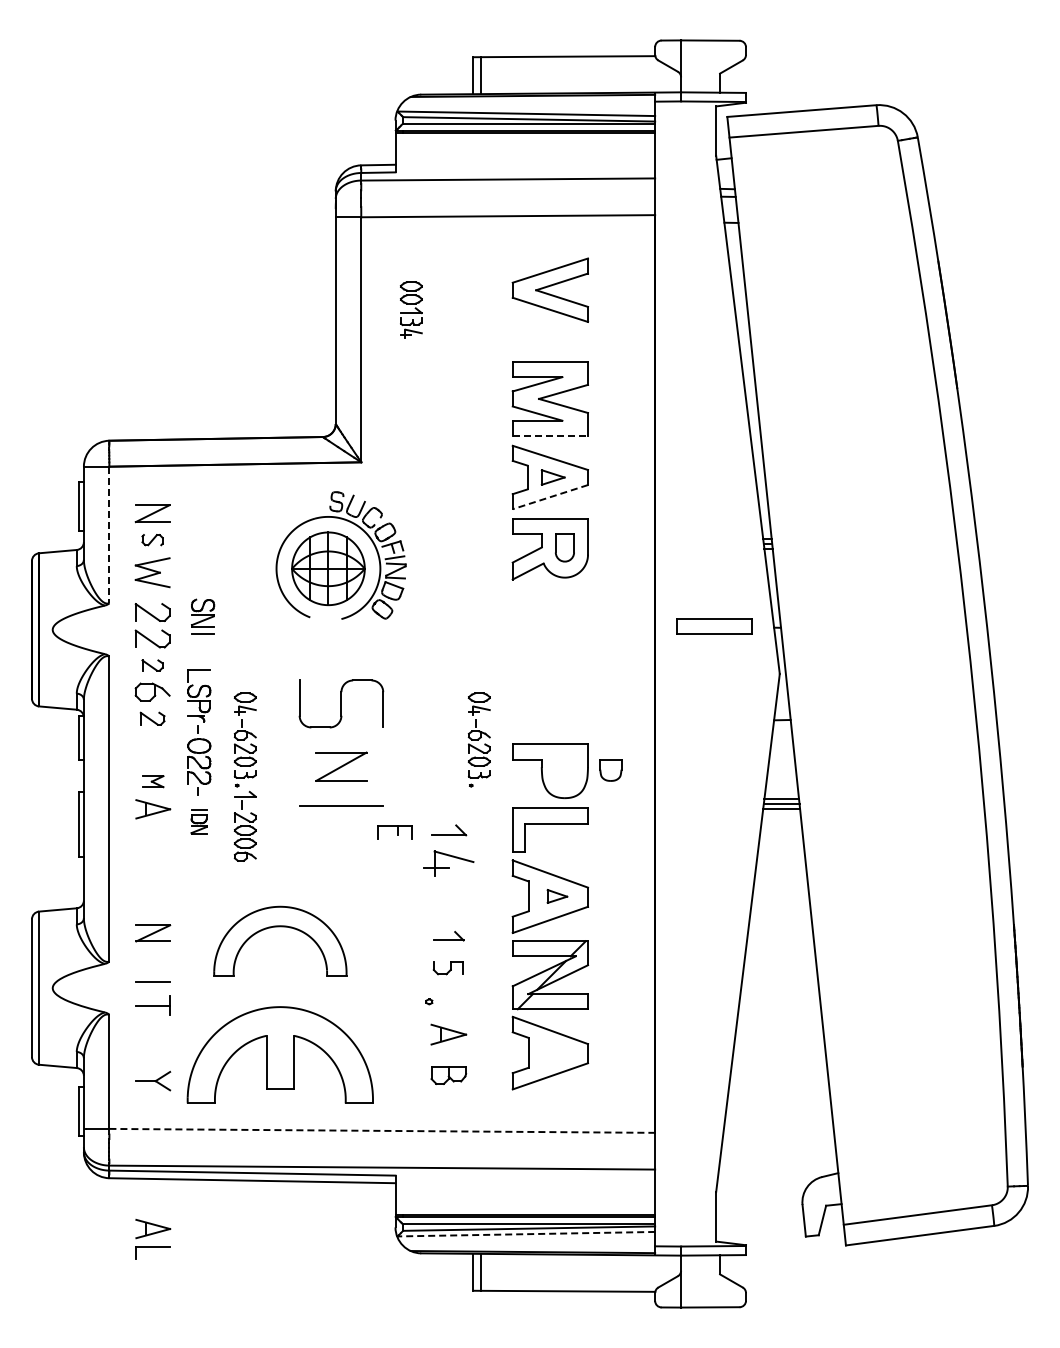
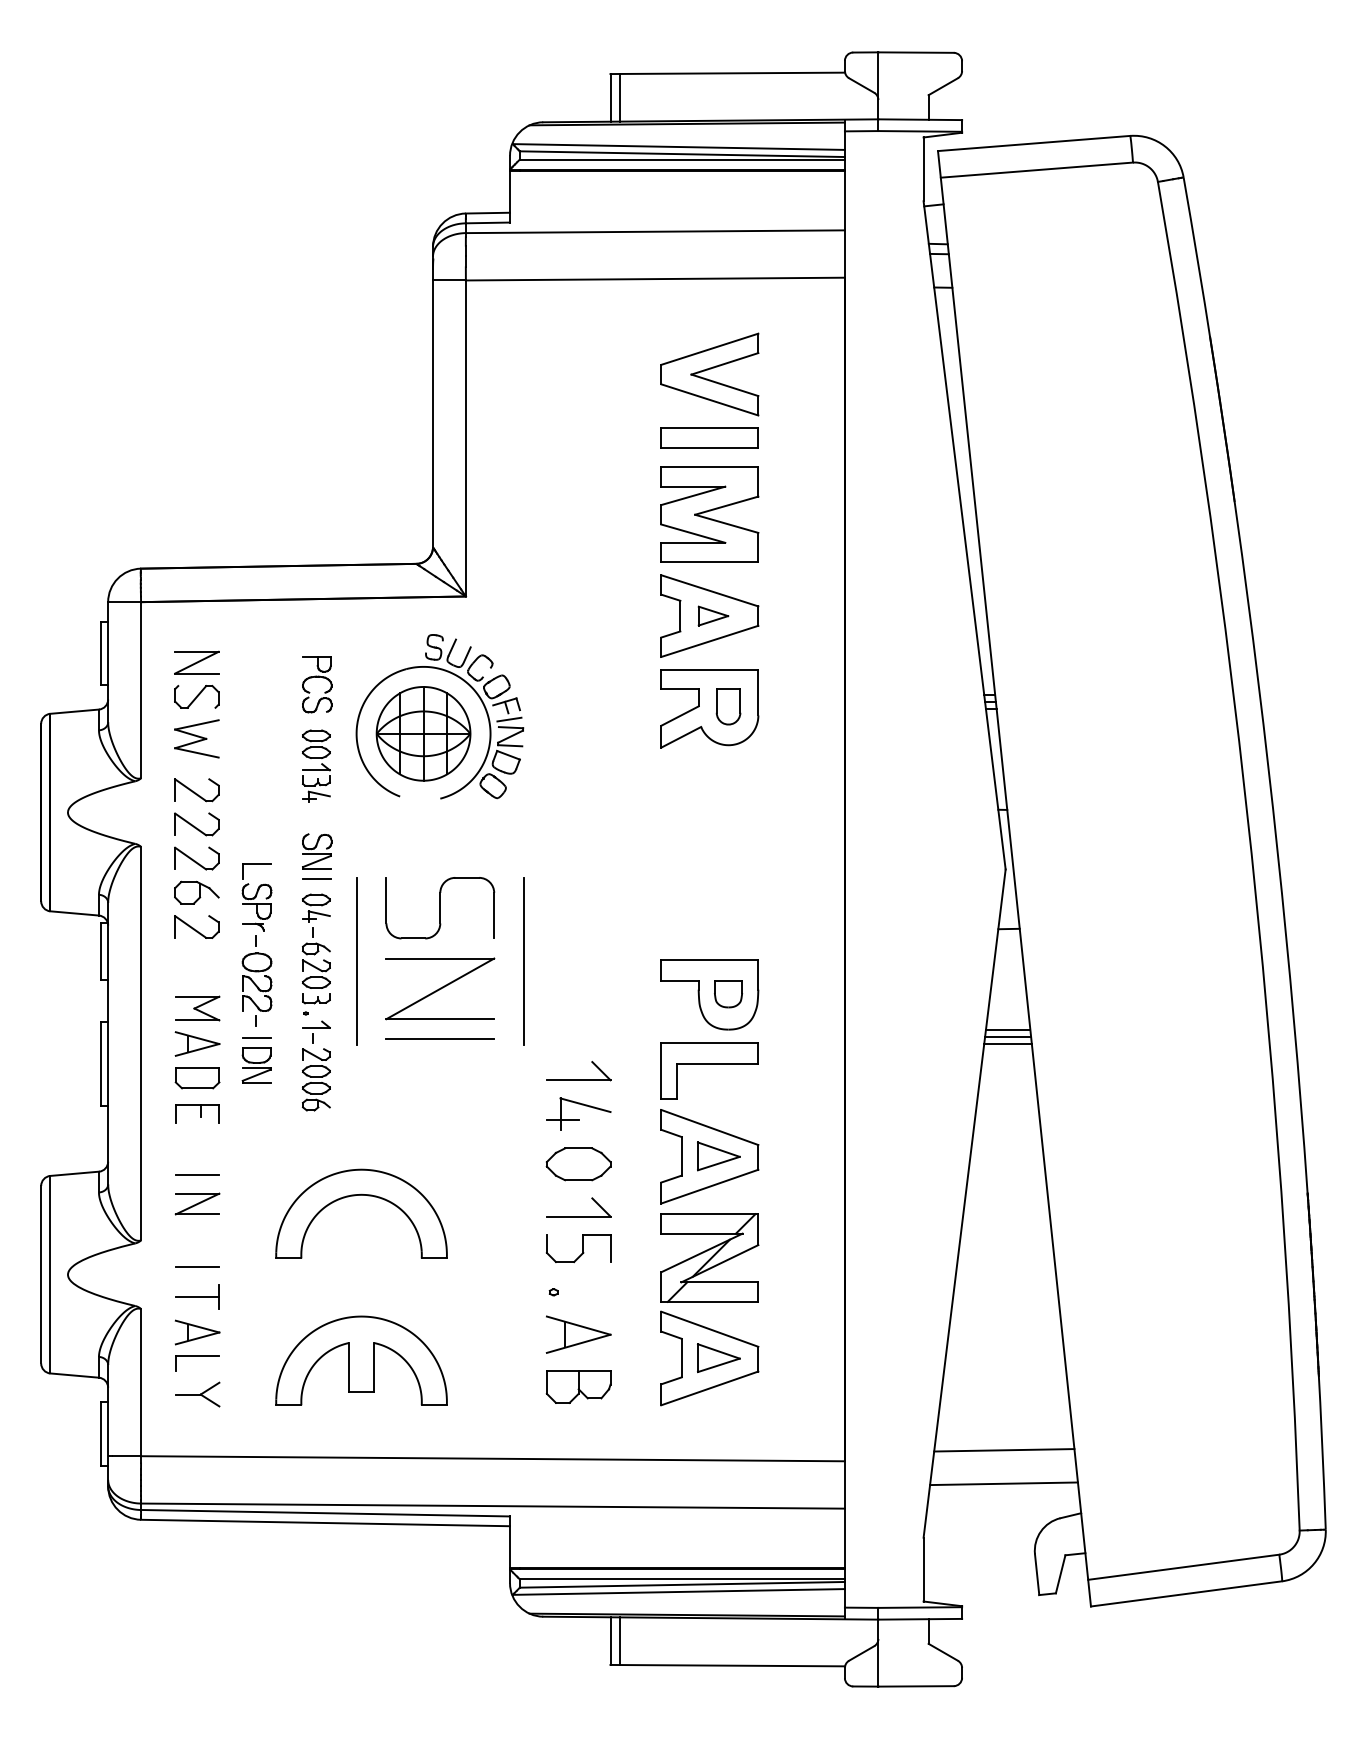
part: (411, 309) -> (316, 765), moved
line: (550, 435) -> (709, 561), dashed -> solid
line: (550, 497) -> (709, 641), dashed -> solid
part: (246, 530) -> (317, 684), added
line: (109, 535) -> (141, 690), dashed -> solid
part: (152, 539) -> (196, 696), size x1.67
part: (203, 616) -> (317, 855), moved
part: (714, 626) -> (709, 438), moved
part: (152, 665) -> (196, 858), size x1.67
part: (152, 718) -> (196, 926), size x1.43
part: (478, 739) -> (617, 953), removed
line: (276, 745) -> (356, 961), added
line: (406, 745) -> (524, 961), added
part: (341, 766) -> (440, 988), size x1.67
part: (610, 770) -> (727, 993), moved
part: (153, 781) -> (197, 1008), size x1.67
part: (198, 821) -> (255, 1059), size x1.43
part: (448, 830) -> (578, 1071), size x1.43
part: (394, 832) -> (196, 1113), moved
part: (153, 835) -> (197, 1077), added
part: (557, 896) -> (718, 1156), size x1.67
part: (448, 902) -> (578, 1164), added
line: (153, 910) -> (197, 1174), added
part: (448, 936) -> (578, 1208), size x1.67
part: (448, 967) -> (578, 1248), size x1.67
part: (448, 1034) -> (578, 1334), size x1.43
part: (557, 1052) -> (718, 1357), added
part: (280, 1054) -> (361, 1360), size x0.71
part: (448, 1075) -> (578, 1387), size x1.43
line: (778, 1124) -> (1003, 1450), added
line: (382, 1130) -> (493, 1458), dashed -> solid
line: (778, 1150) -> (1003, 1484), added
line: (526, 1234) -> (678, 1592), dashed -> solid
part: (153, 1239) -> (197, 1346), moved

